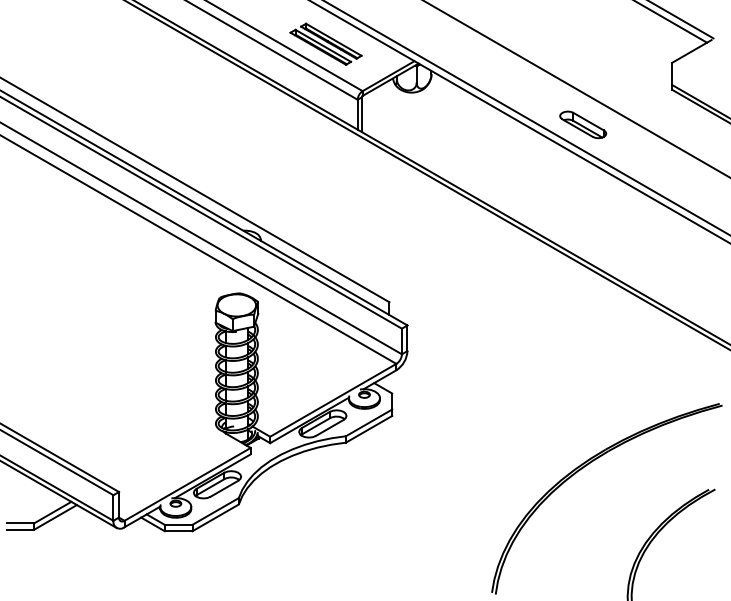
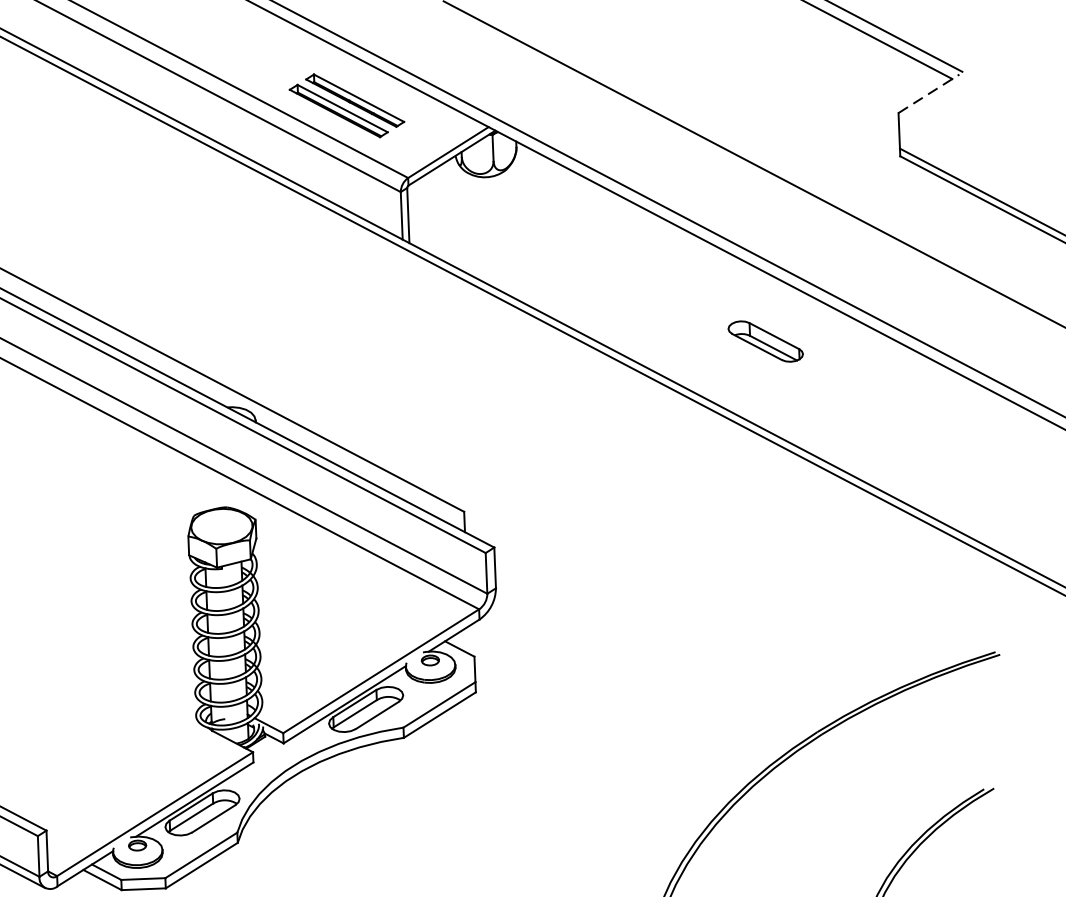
line: (691, 51) -> (928, 94), solid -> dashed
part: (583, 124) -> (766, 340), moved

